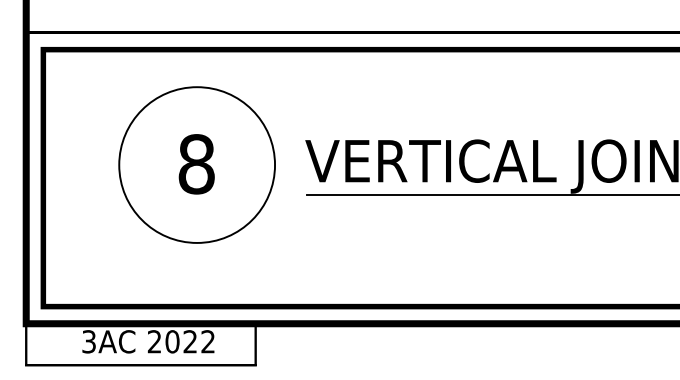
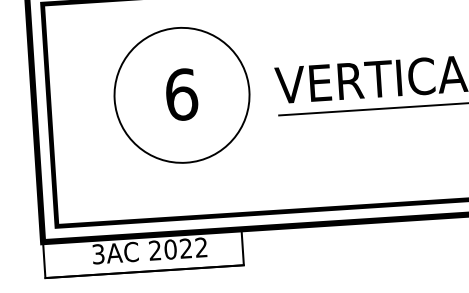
text: (196, 164) -> (181, 94), 8 -> 6

